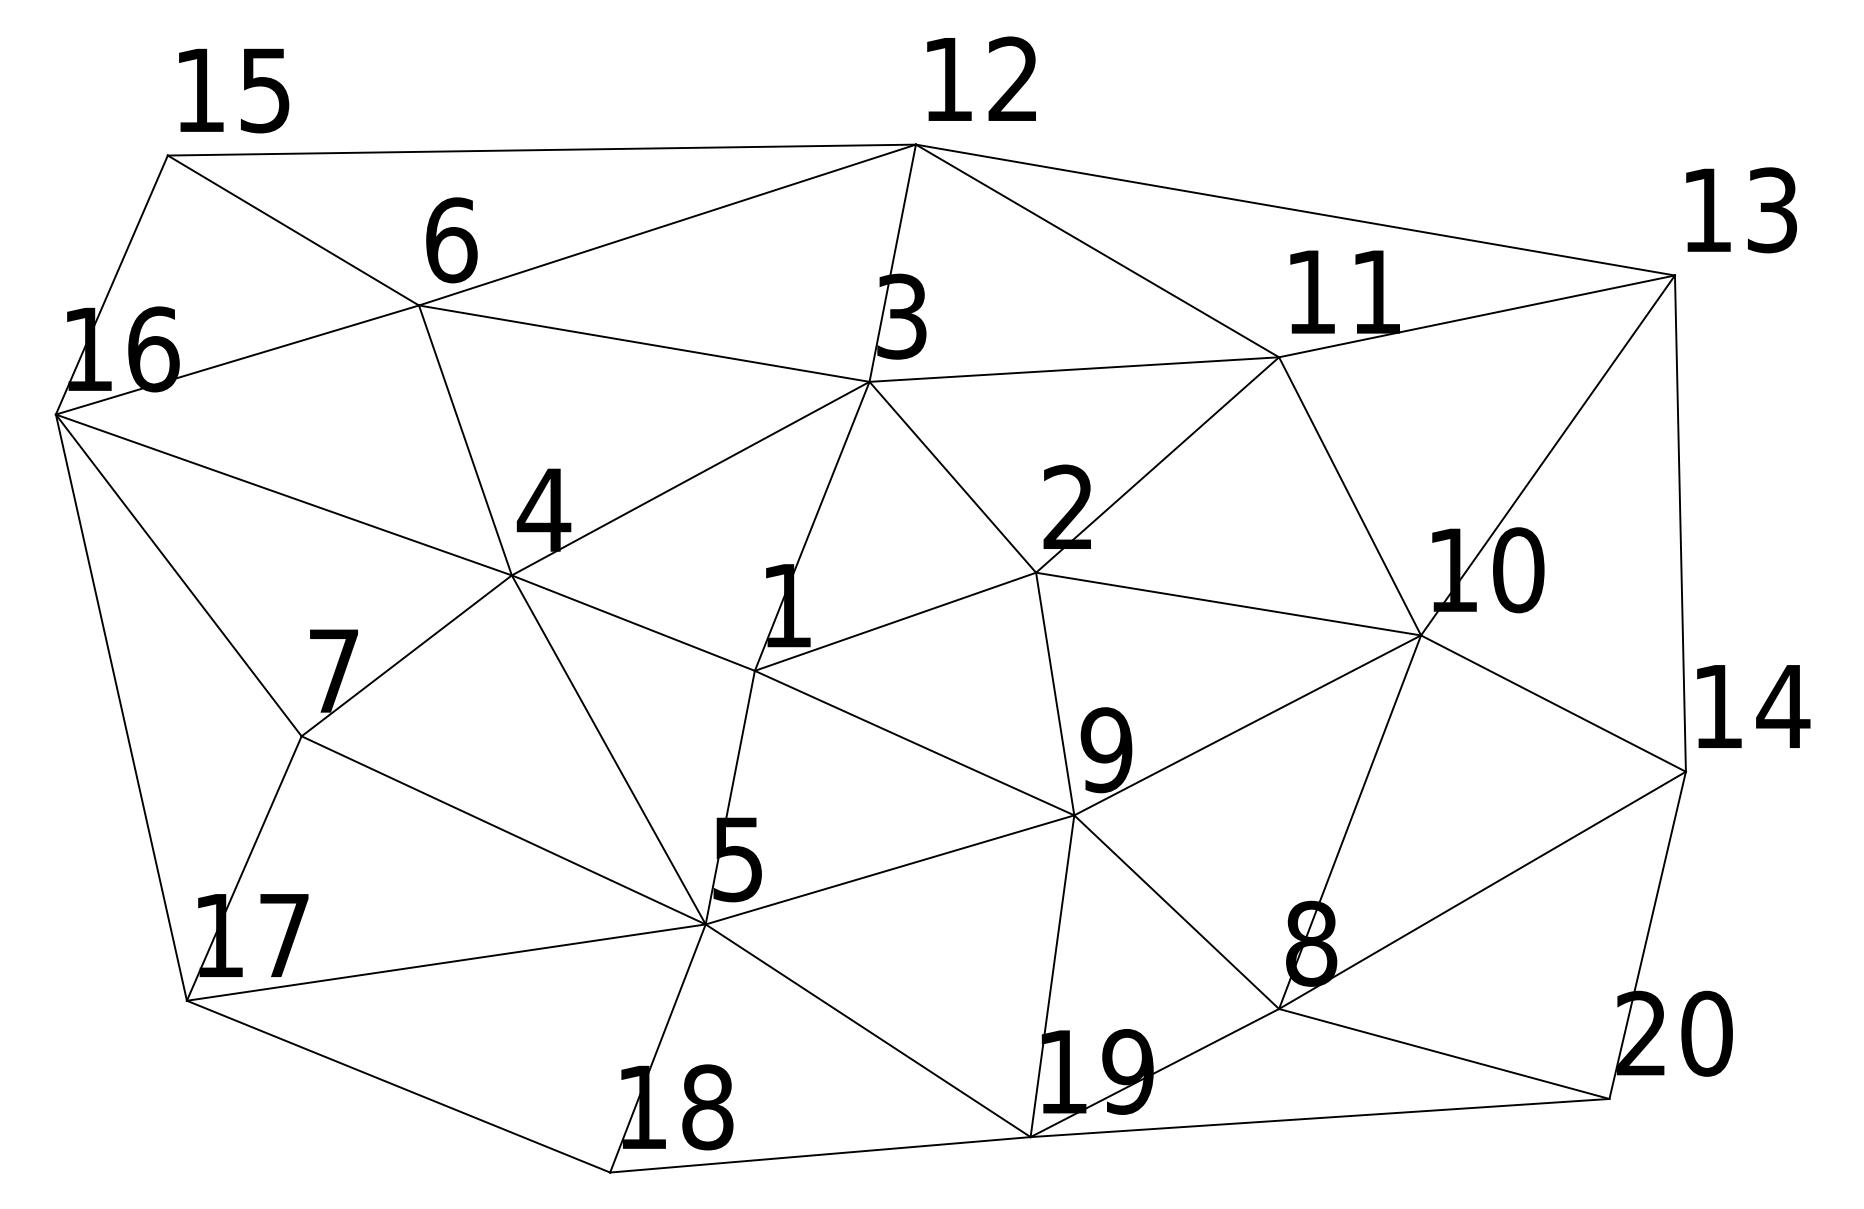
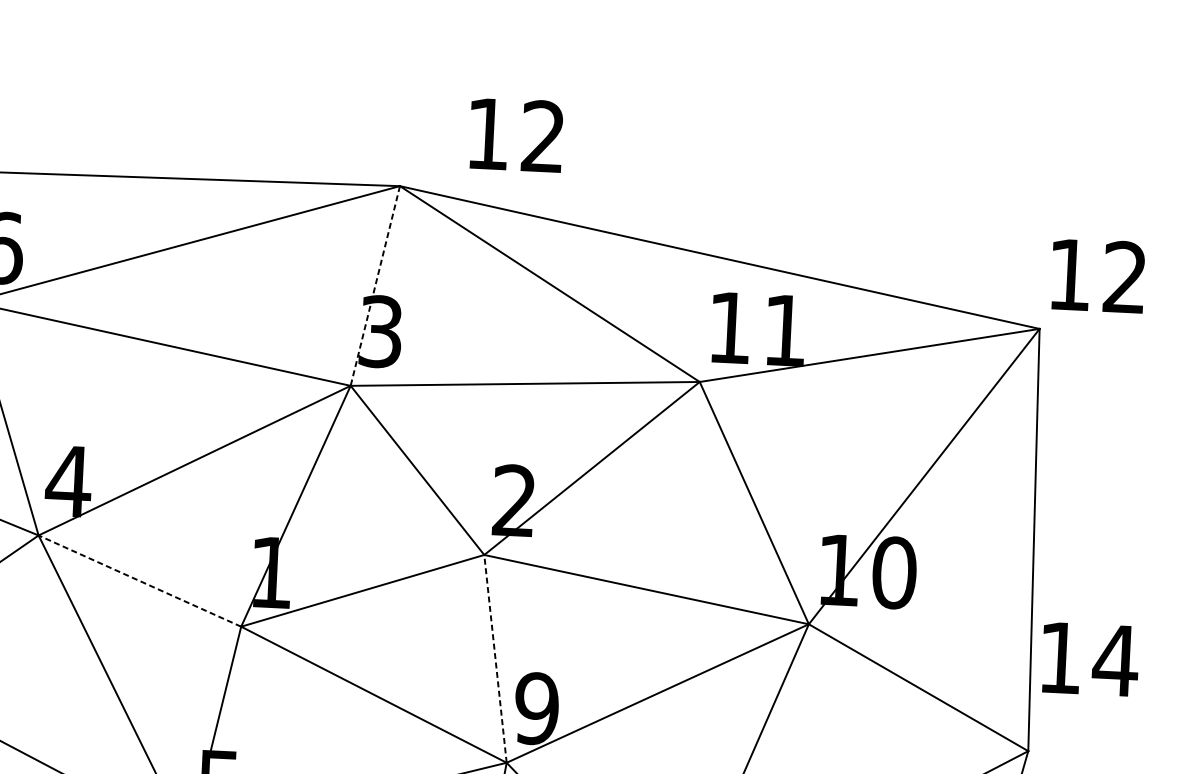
text: (981, 78) -> (516, 134), moved
text: (1772, 210) -> (1125, 277), 13 -> 12
line: (892, 263) -> (375, 286), solid -> dashed
line: (633, 623) -> (140, 581), solid -> dashed
line: (1055, 694) -> (495, 659), solid -> dashed
text: (1753, 706) -> (1090, 659), moved

